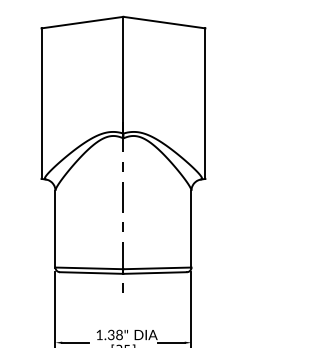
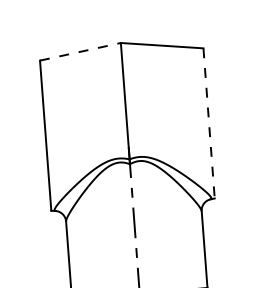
line: (82, 22) -> (80, 51), solid -> dashed
line: (205, 104) -> (209, 124), solid -> dashed

